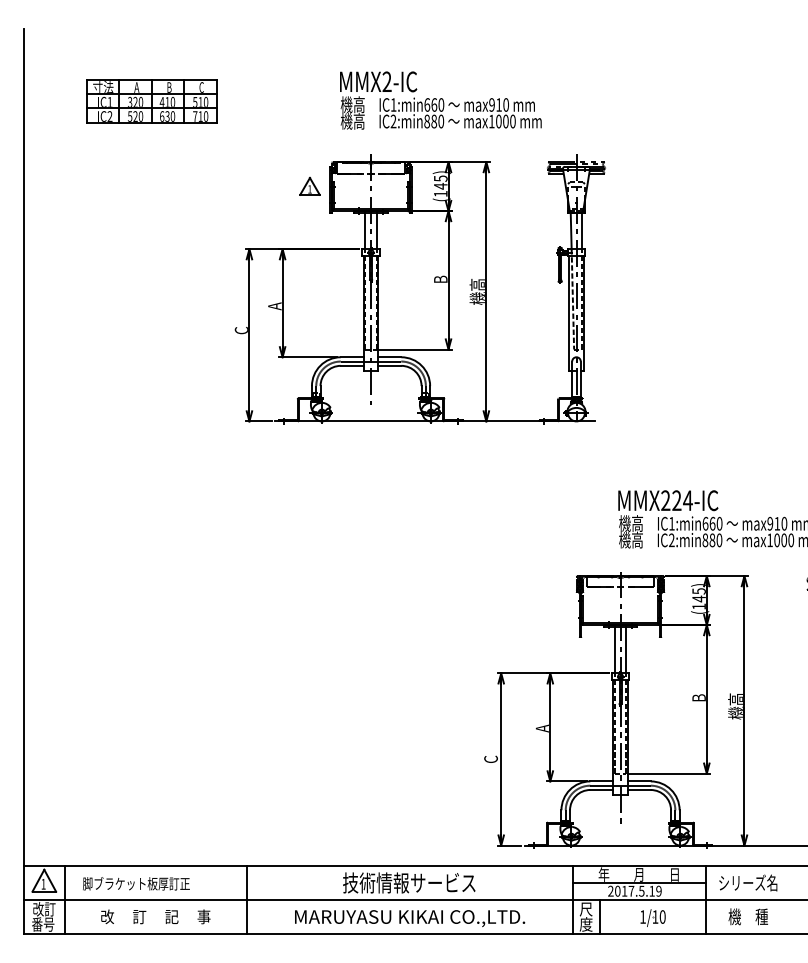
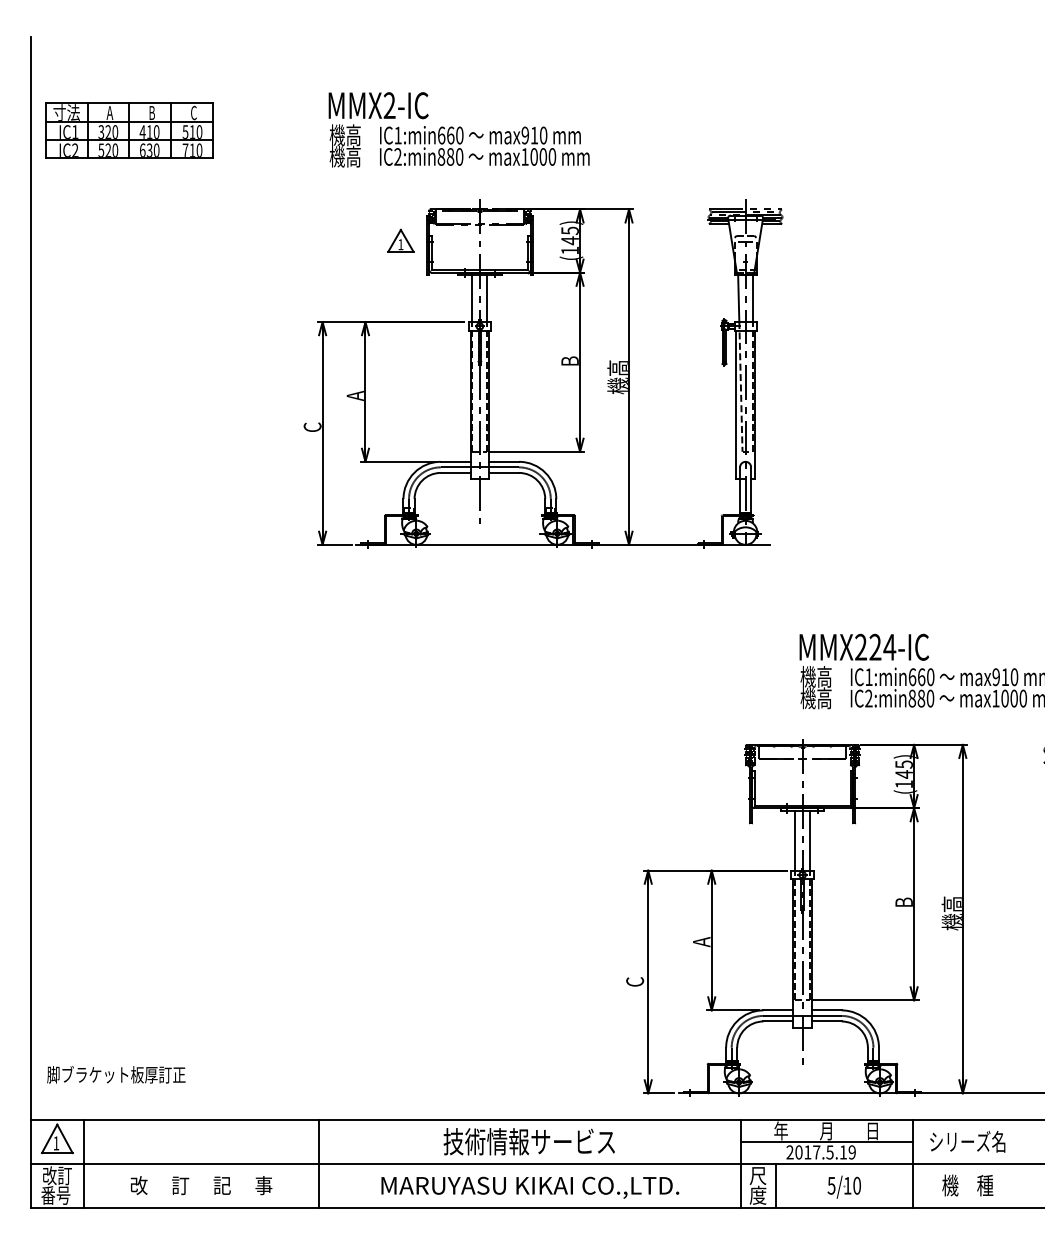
text: (440, 100) -> (458, 129), moved
part: (151, 101) -> (129, 130), moved
text: (136, 883) -> (116, 1074), moved
text: (642, 916) -> (831, 1185), 1/10 -> 5/10

